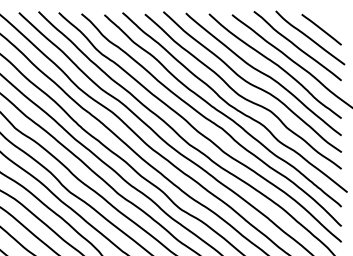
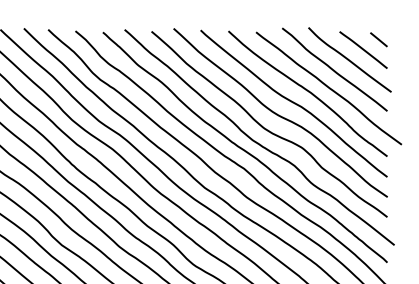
line: (334, 20) -> (378, 39), added

